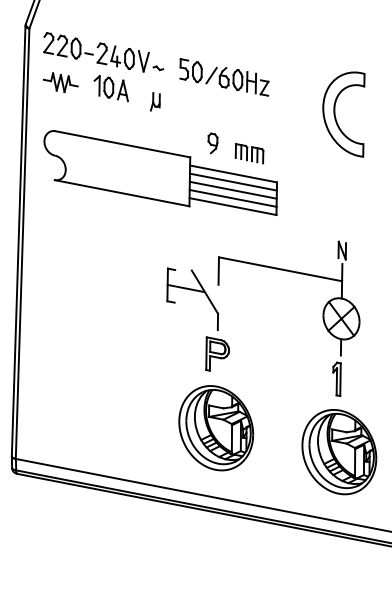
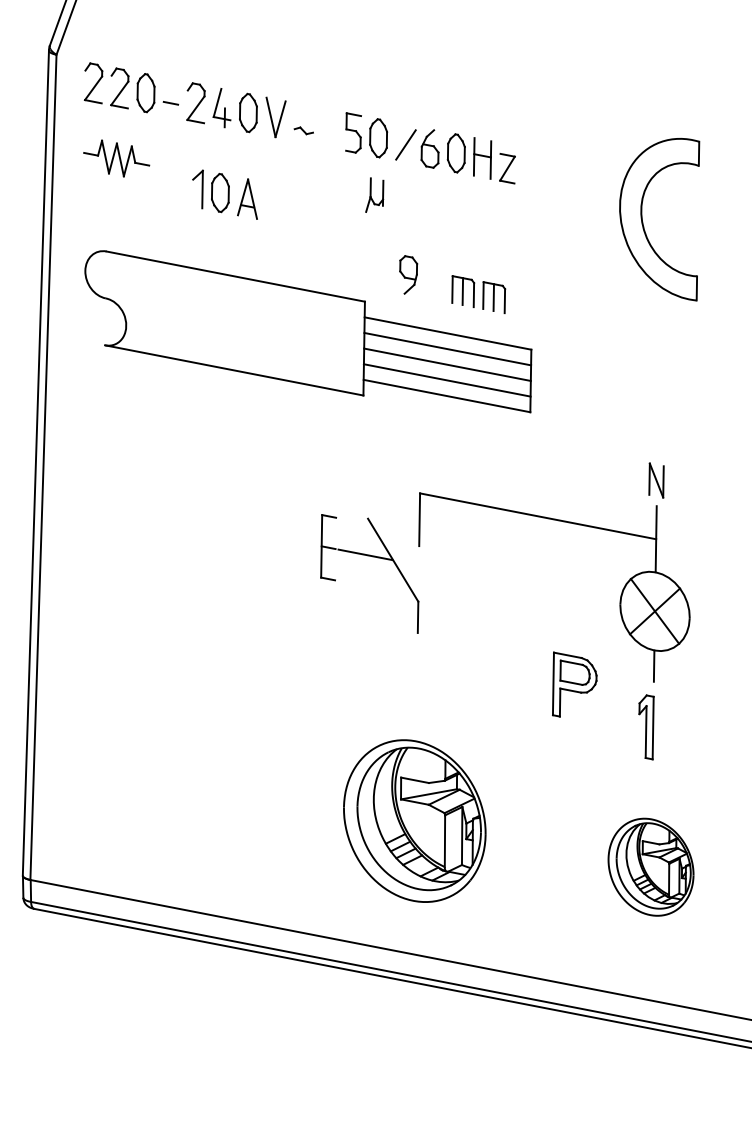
part: (110, 88) -> (223, 194), moved
part: (155, 101) -> (375, 194), moved
part: (217, 353) -> (574, 683), moved
part: (339, 452) -> (651, 867), size x0.6

